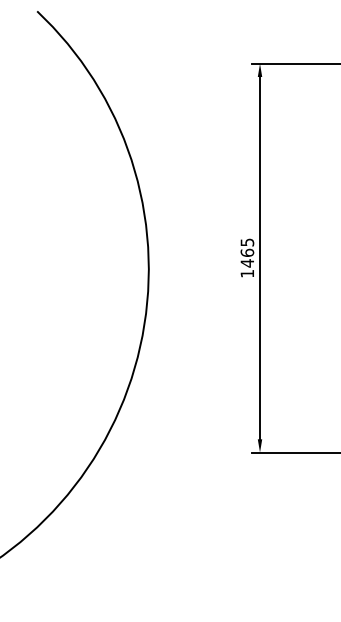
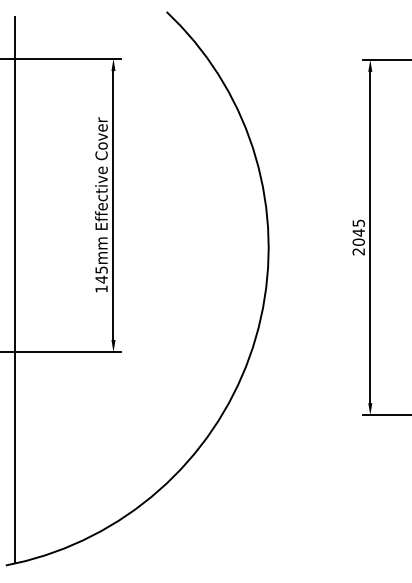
text: (247, 262) -> (358, 241), 1465 -> 2045

